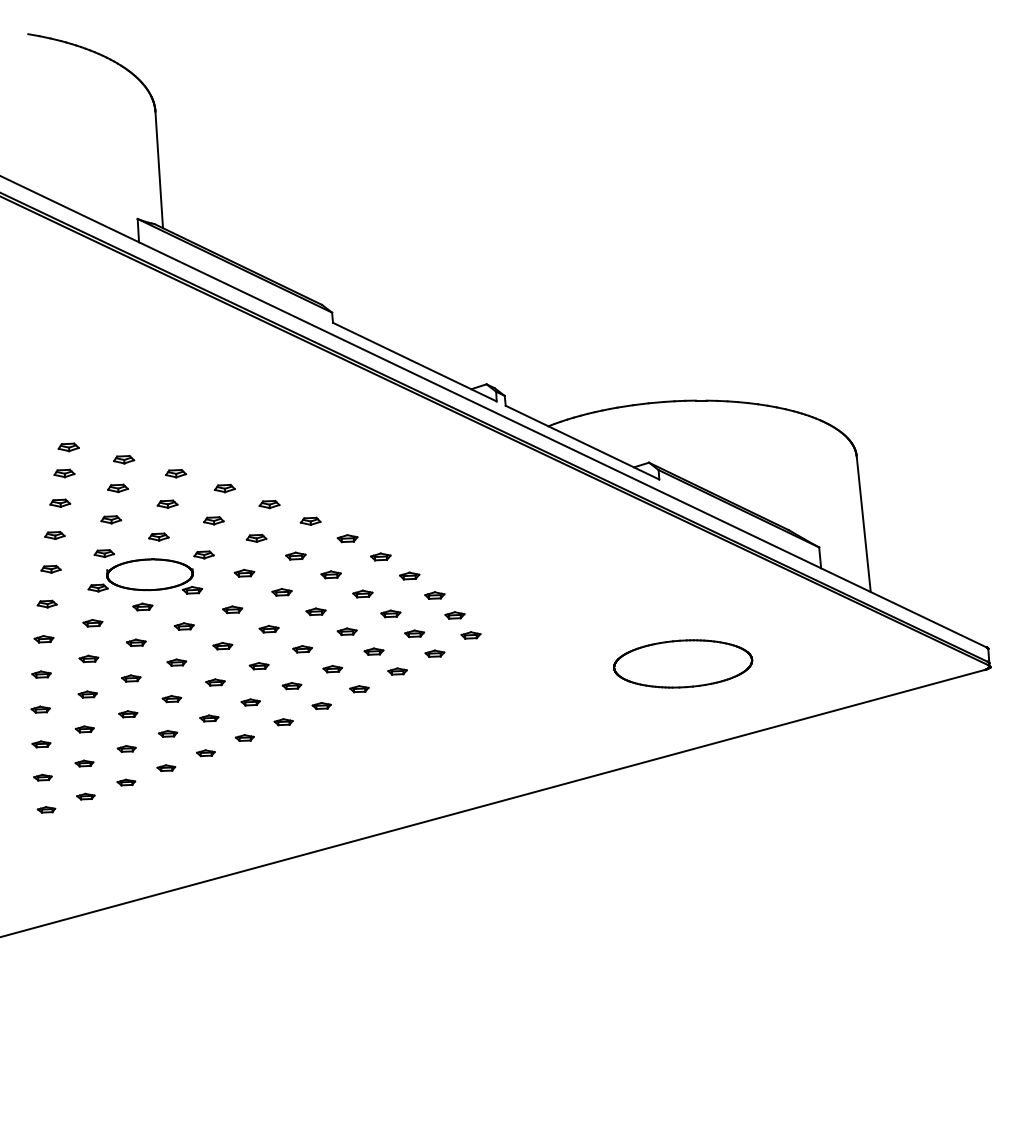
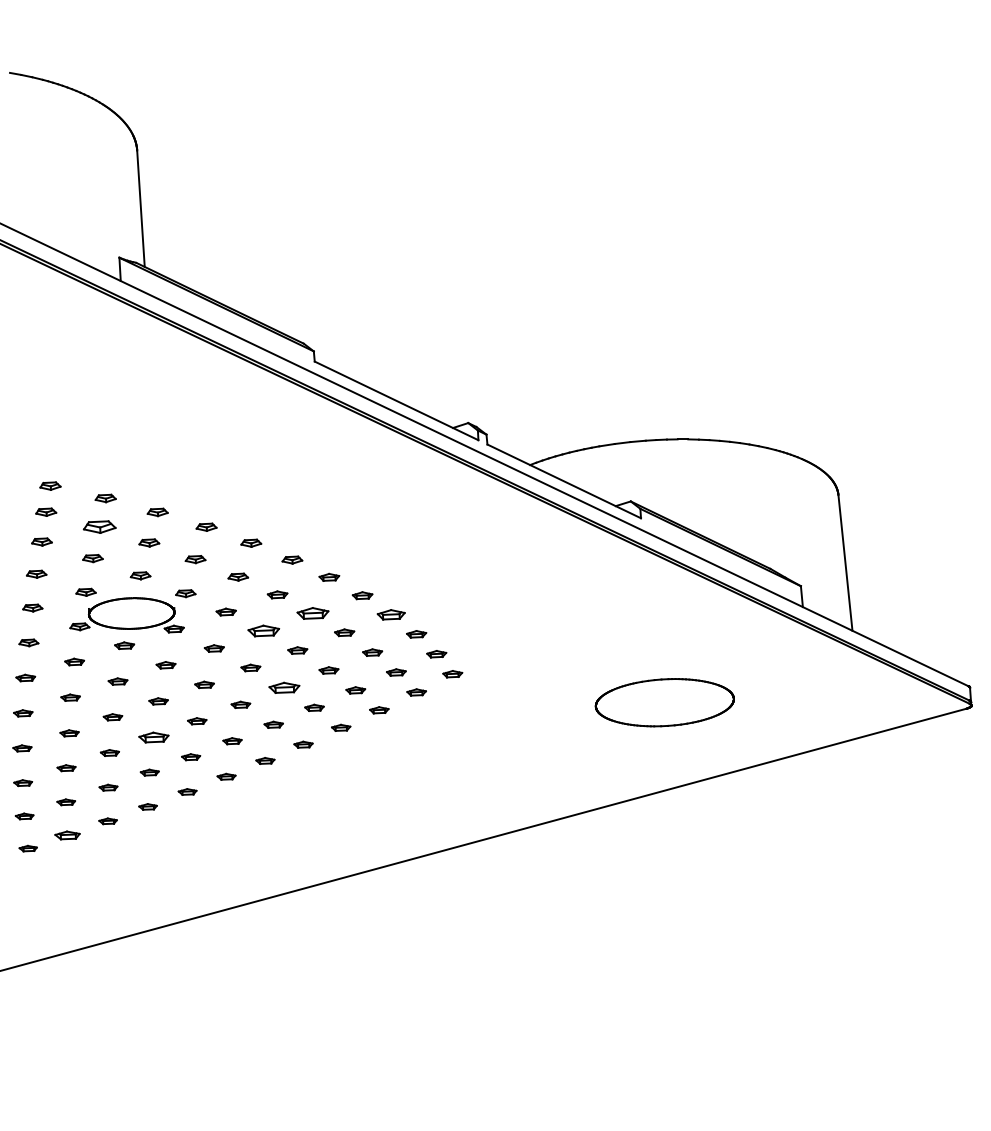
part: (117, 488) -> (99, 527), size x1.6
part: (330, 574) -> (312, 613), size x1.6
part: (409, 575) -> (391, 614), size x1.4
part: (281, 592) -> (263, 631), size x1.6
part: (302, 649) -> (284, 688), size x1.6
part: (171, 699) -> (153, 738), size x1.6
part: (85, 796) -> (67, 835), size x1.4

